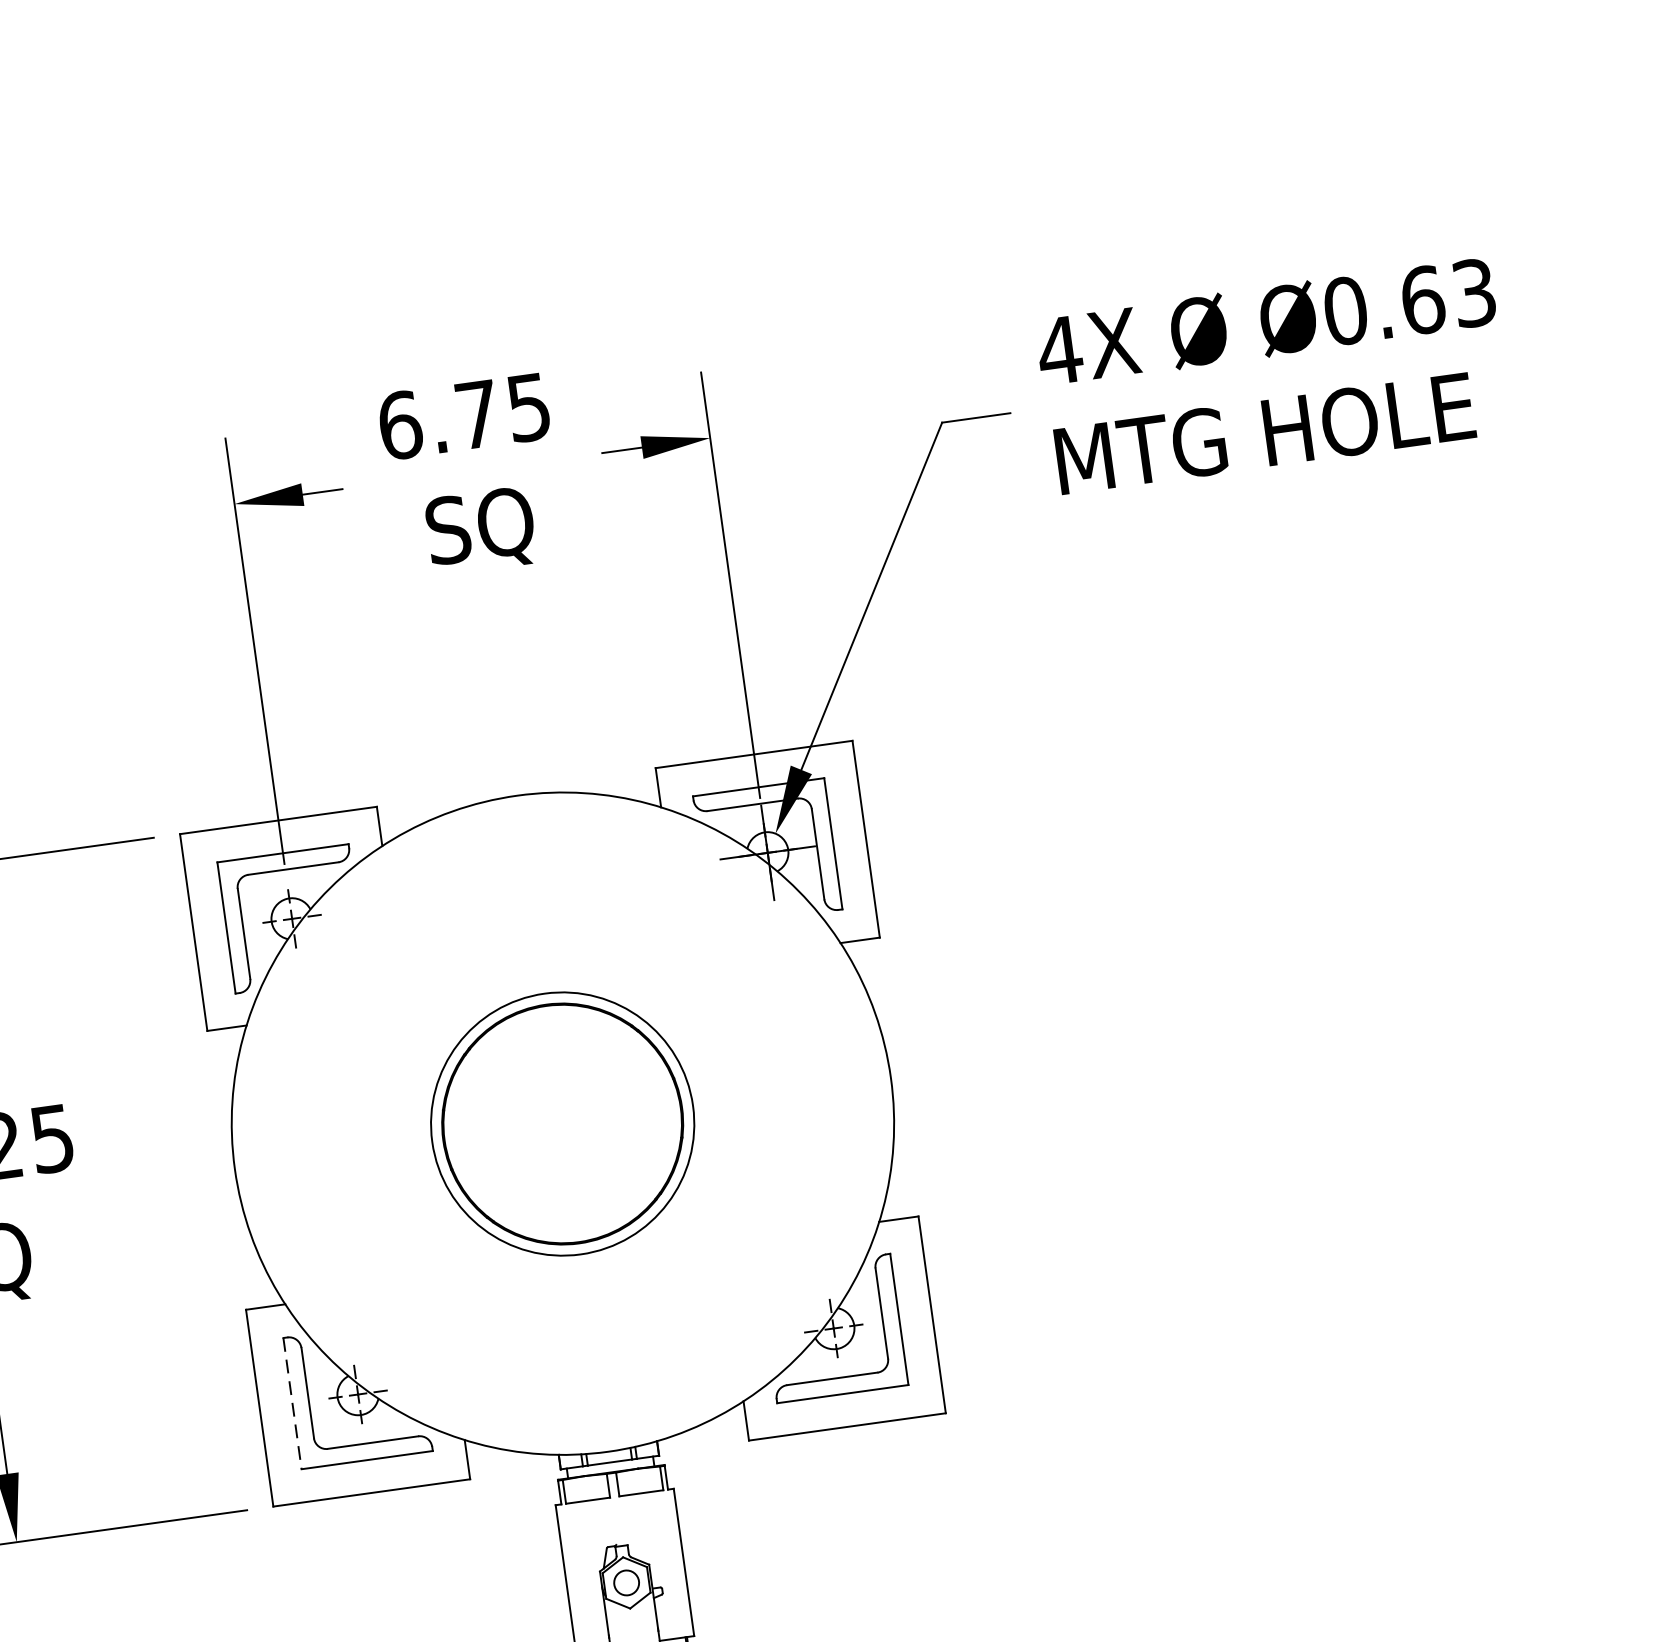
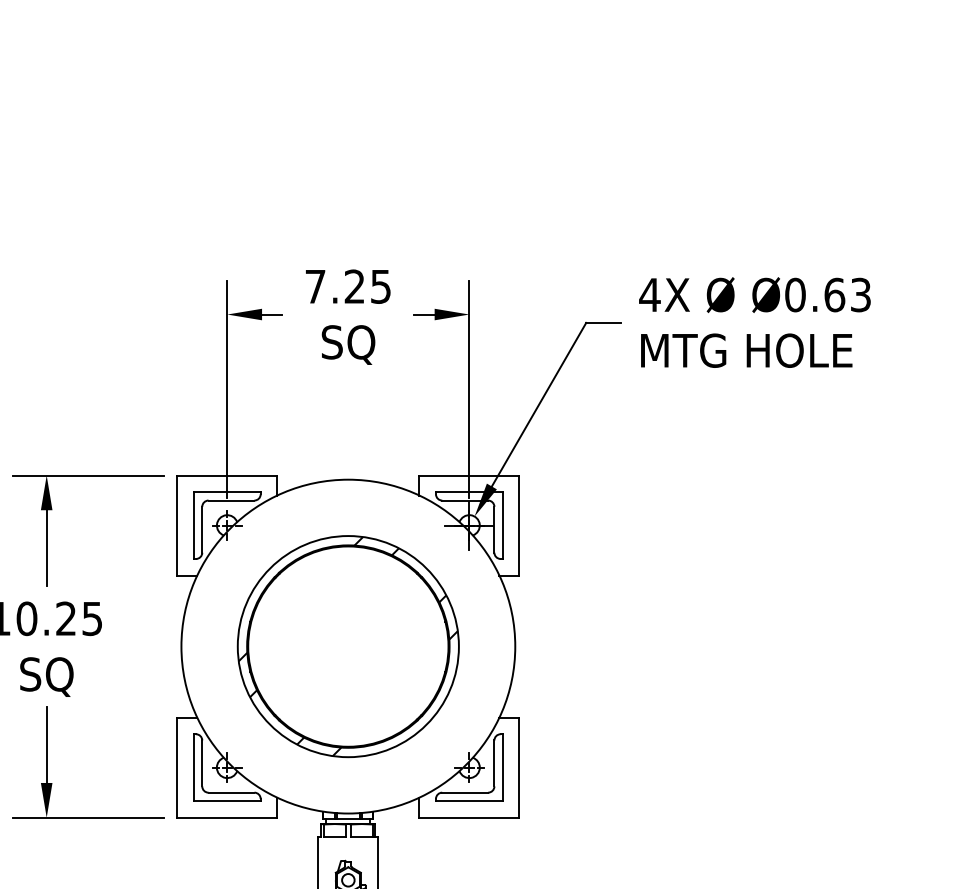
text: (437, 419) -> (334, 286), 6.75 -> 7.25
part: (561, 1123) -> (347, 646), size x1.67
line: (291, 1405) -> (193, 768), dashed -> solid

